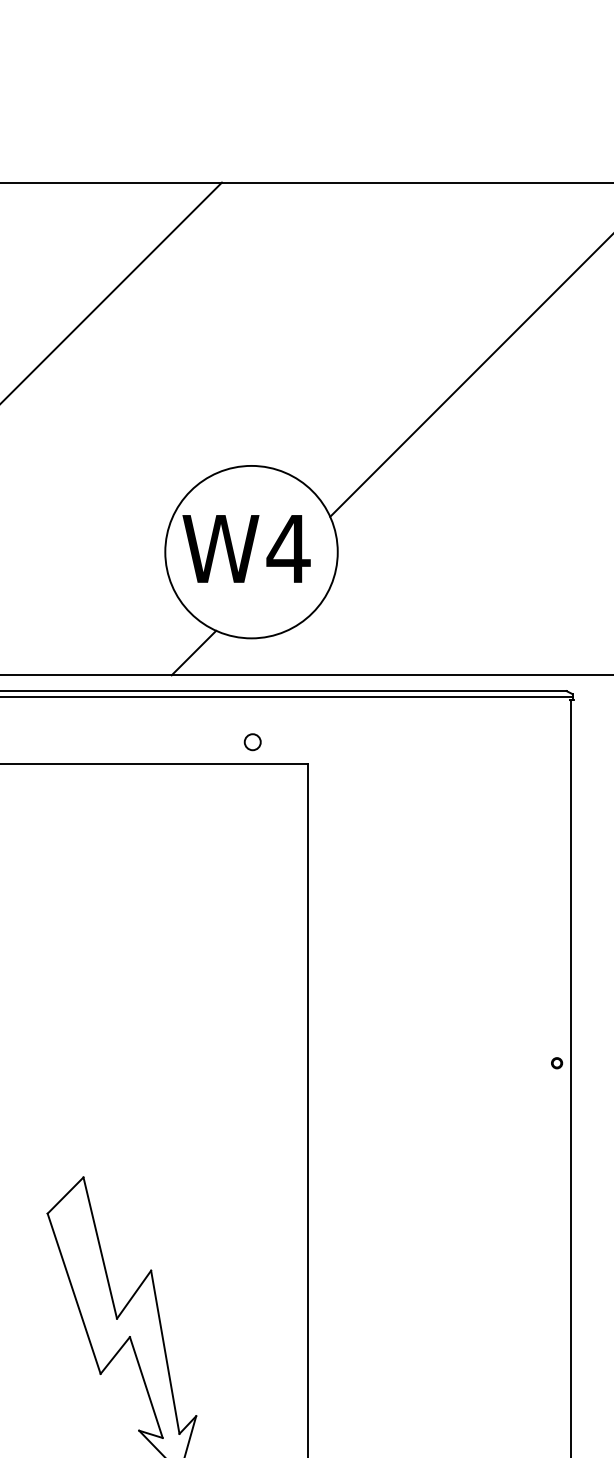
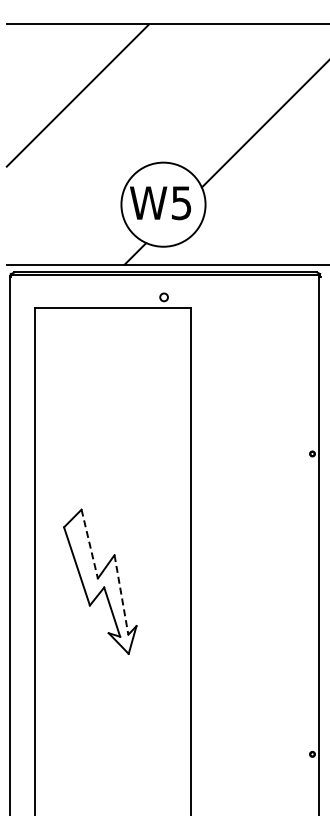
text: (288, 549) -> (181, 203), W4 -> W5
line: (99, 1248) -> (89, 544), solid -> dashed
line: (165, 1353) -> (121, 595), solid -> dashed

